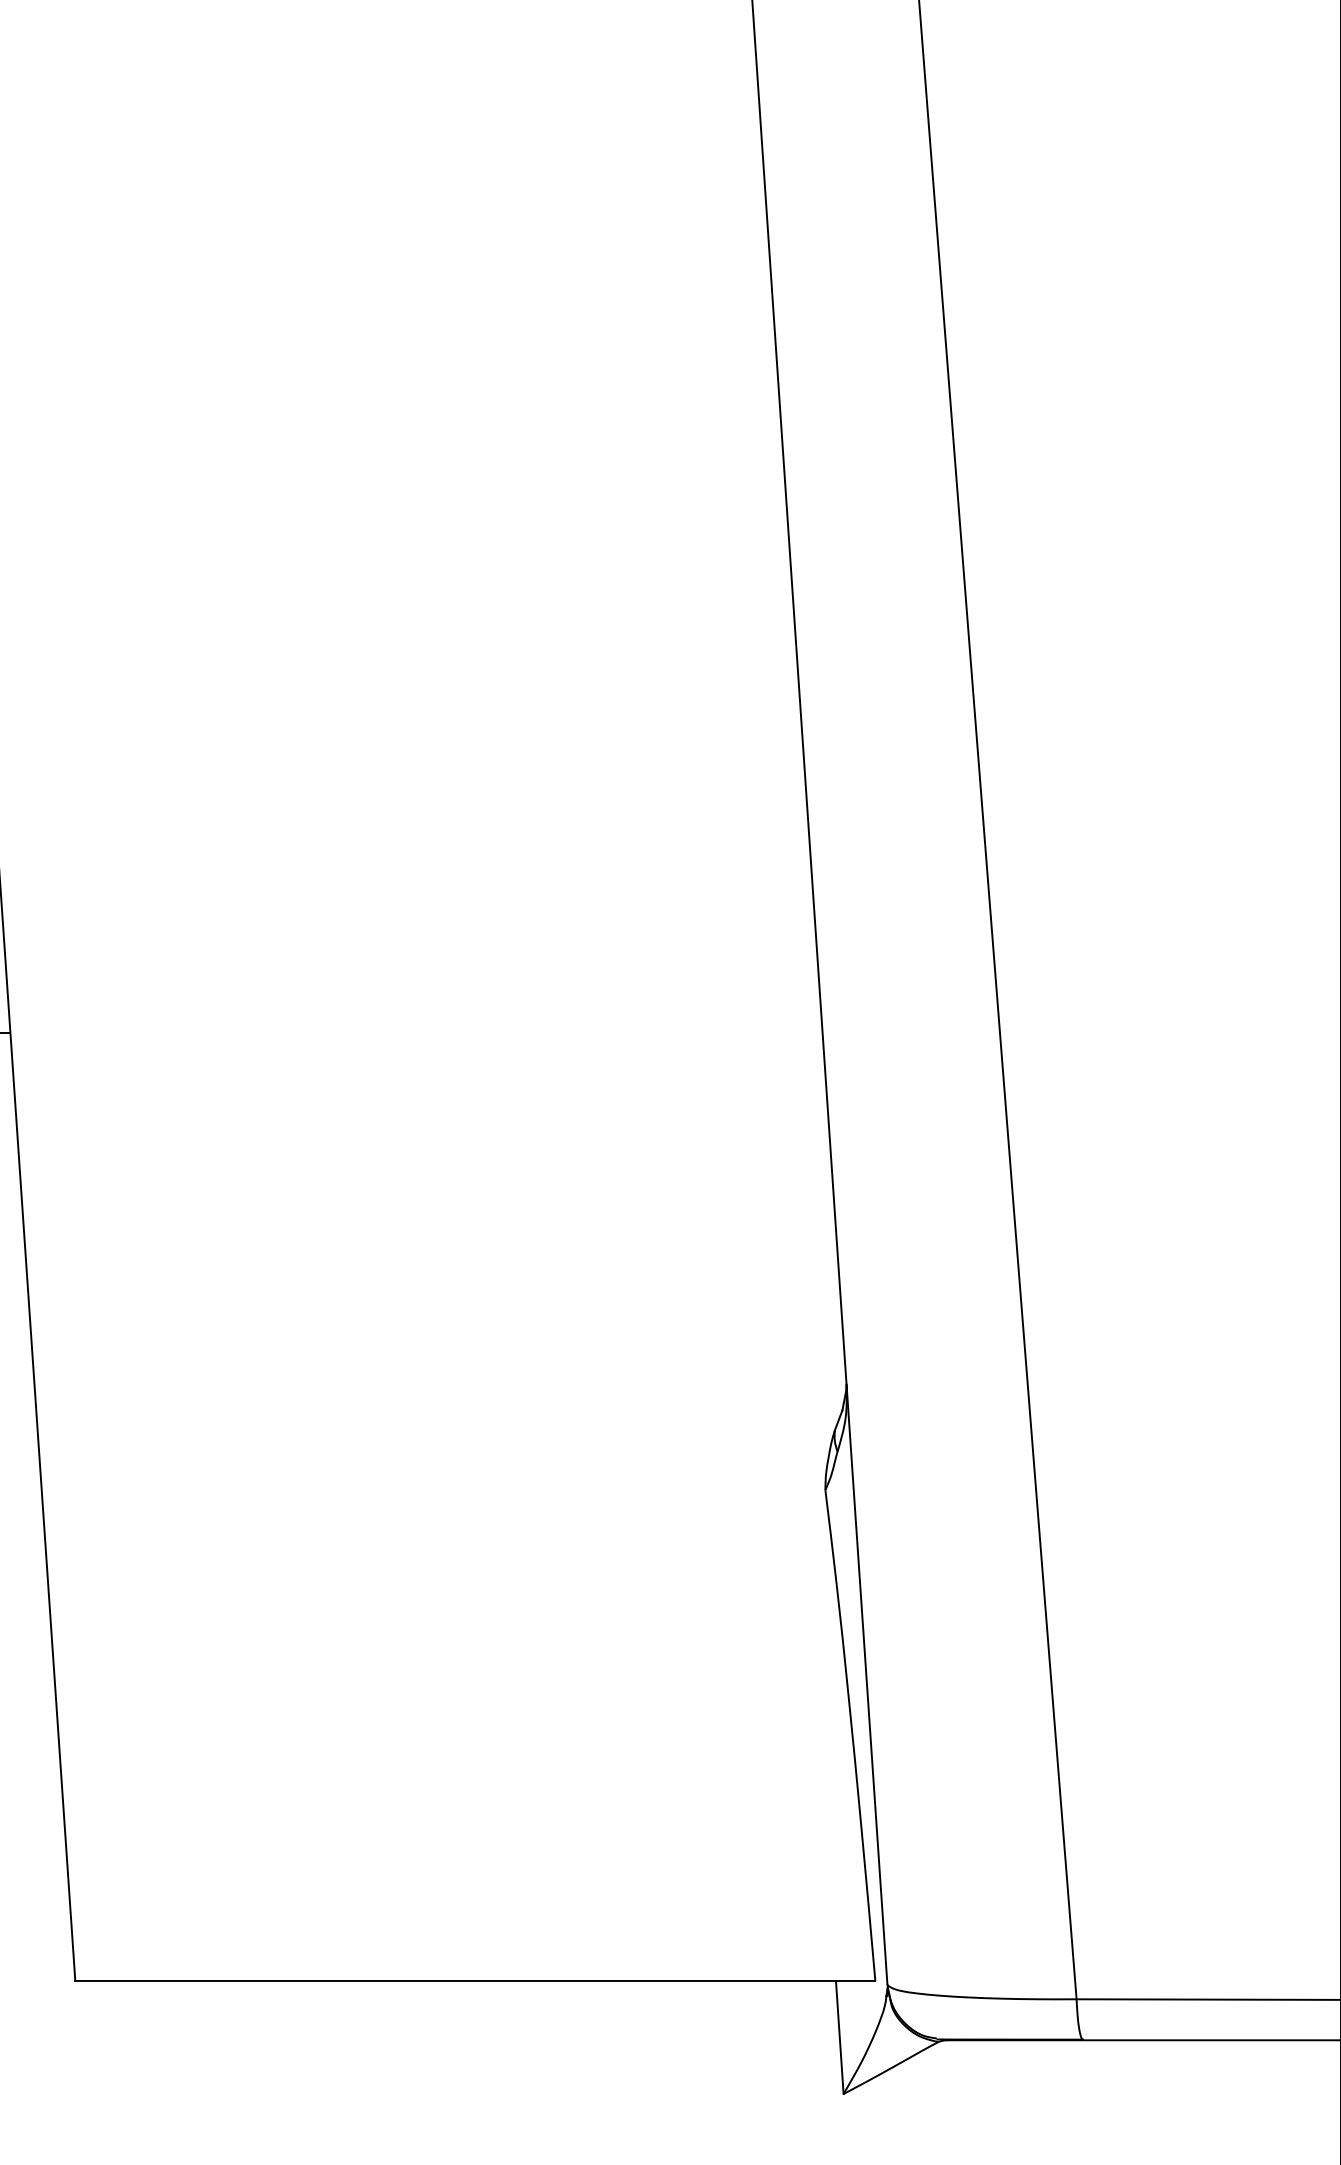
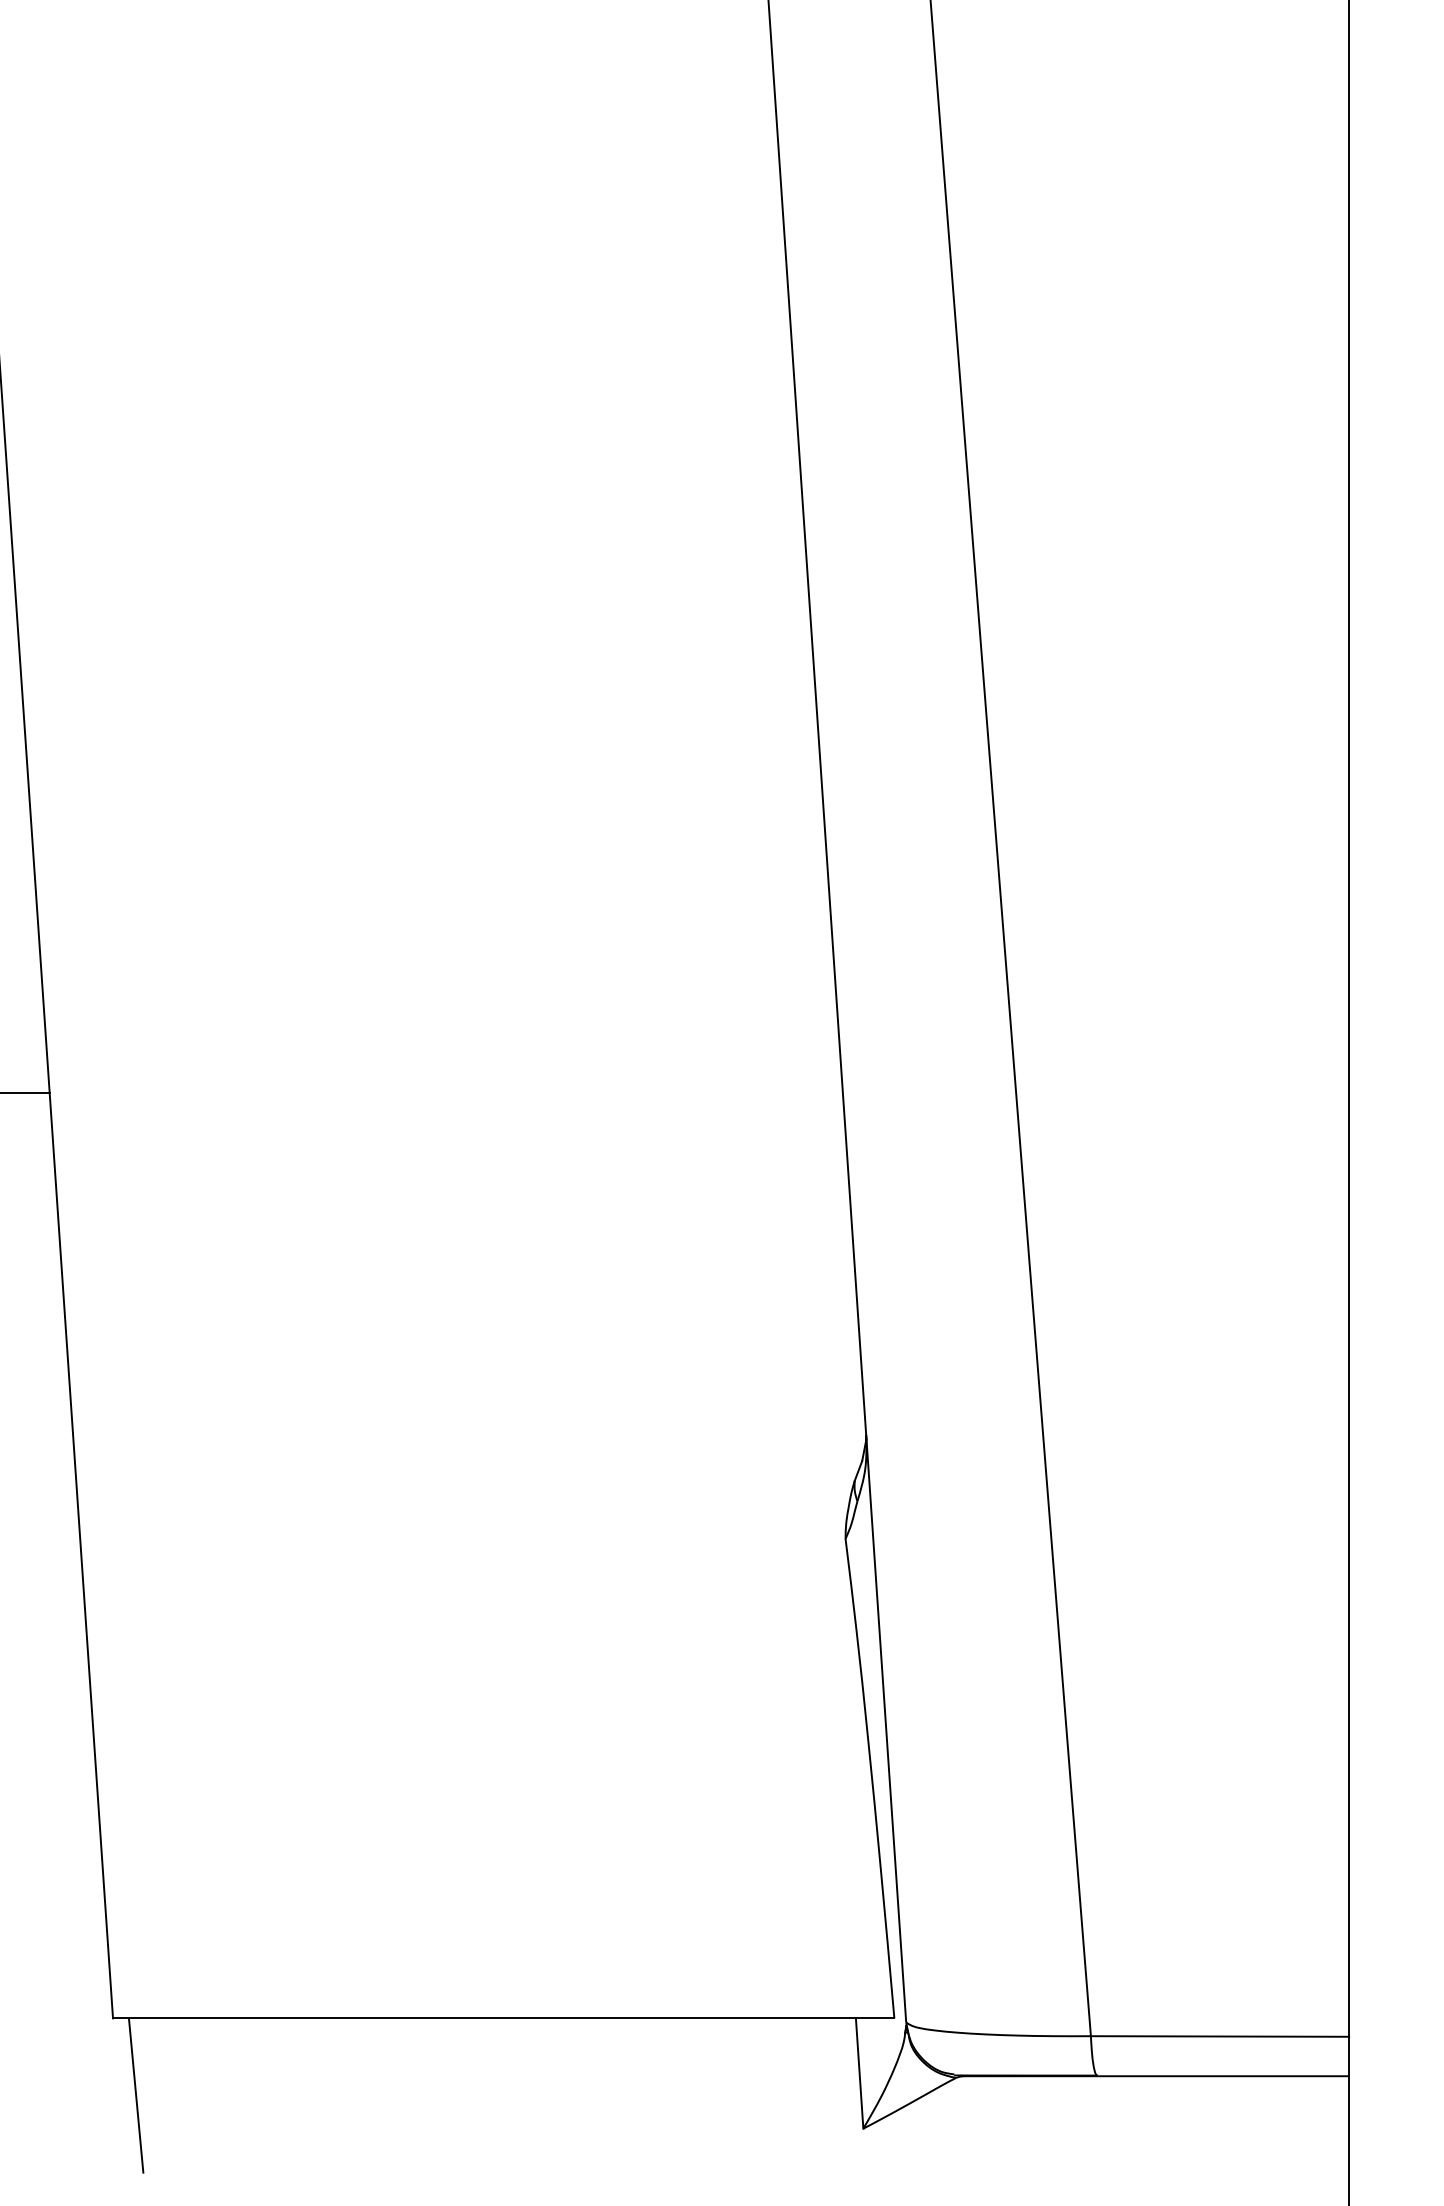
line: (98, 2060) -> (135, 2095), added

